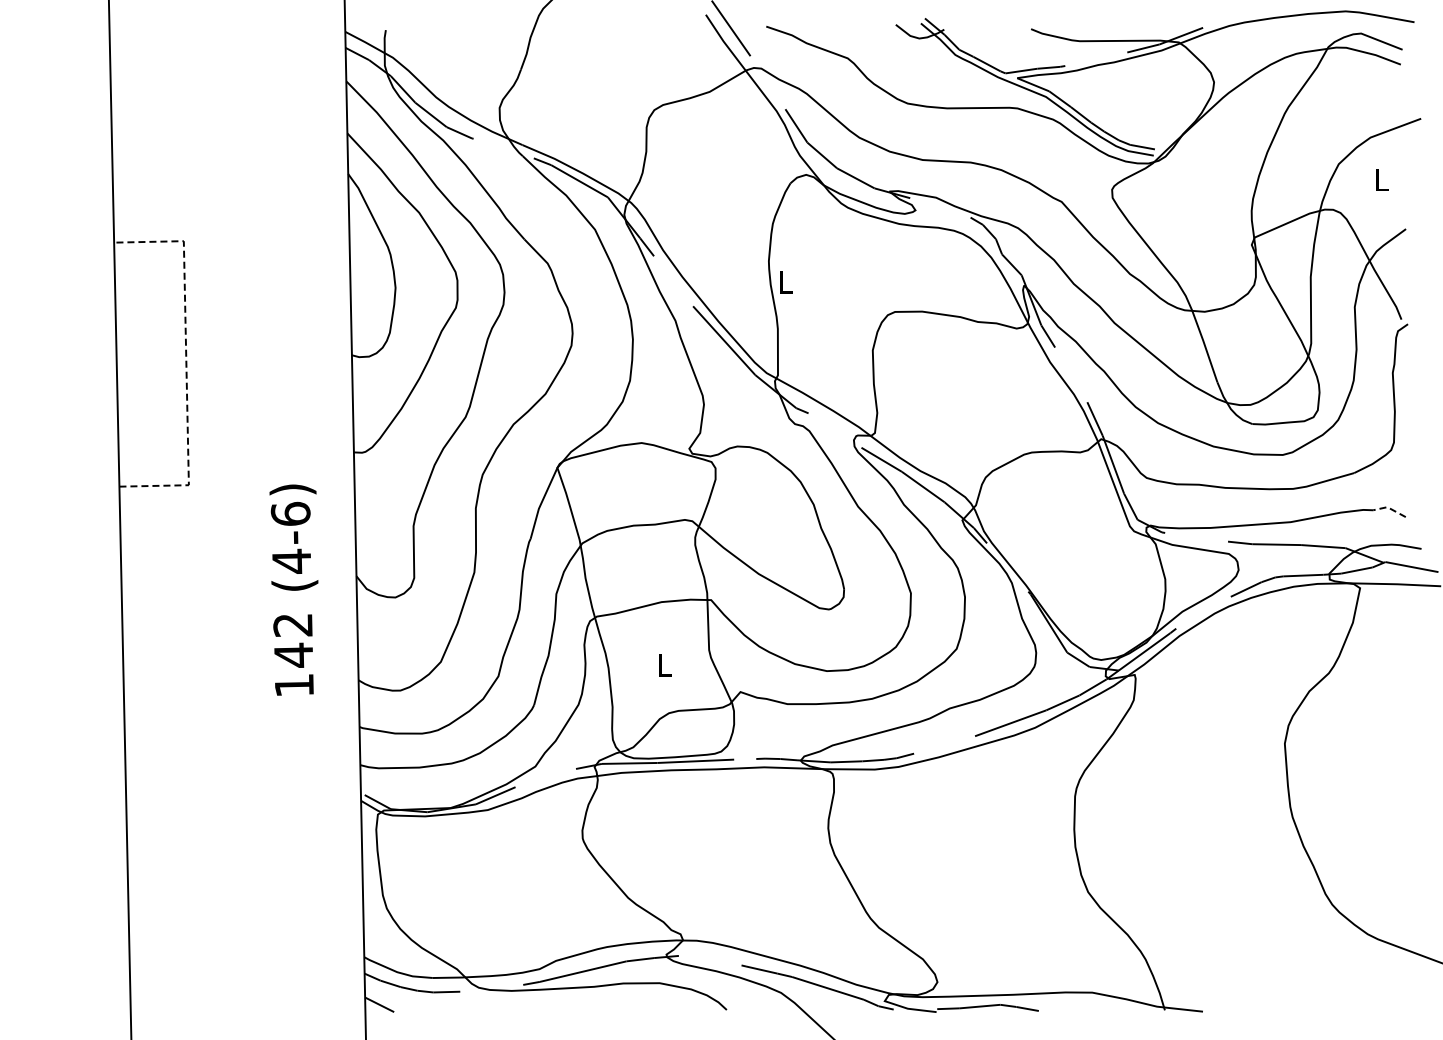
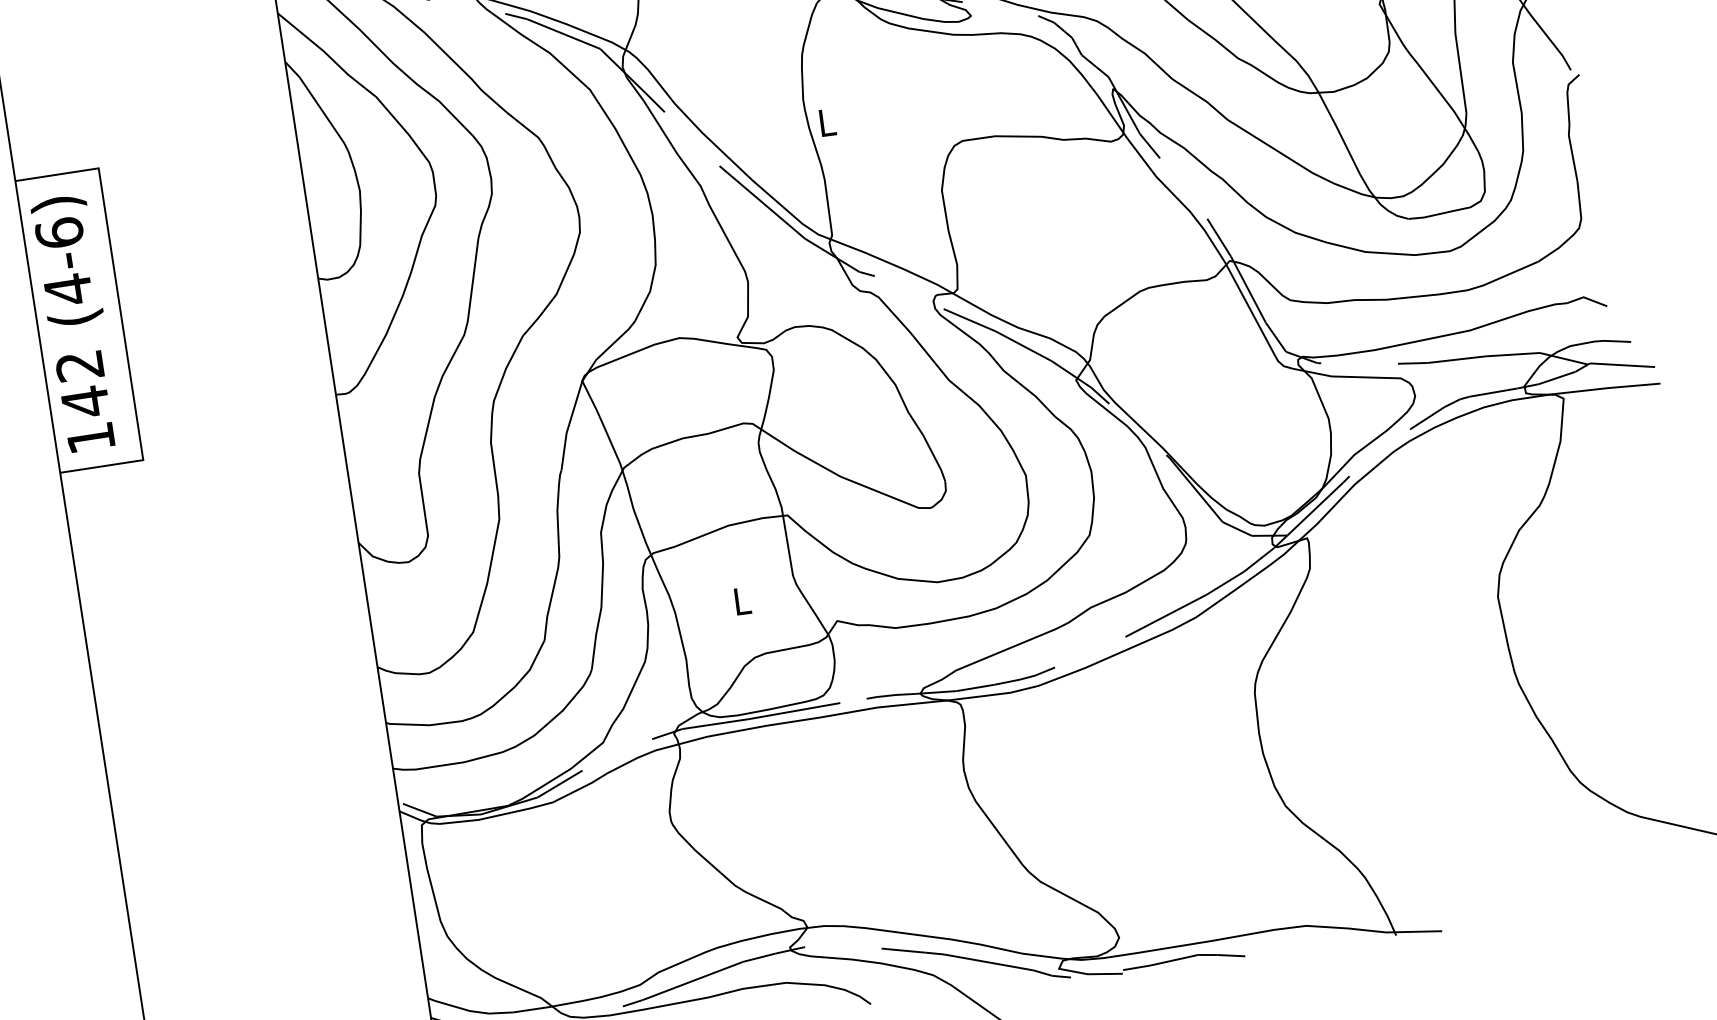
line: (186, 362) -> (121, 313), dashed -> solid
line: (1389, 508) -> (1586, 298), dashed -> solid
text: (293, 589) -> (74, 323), moved

